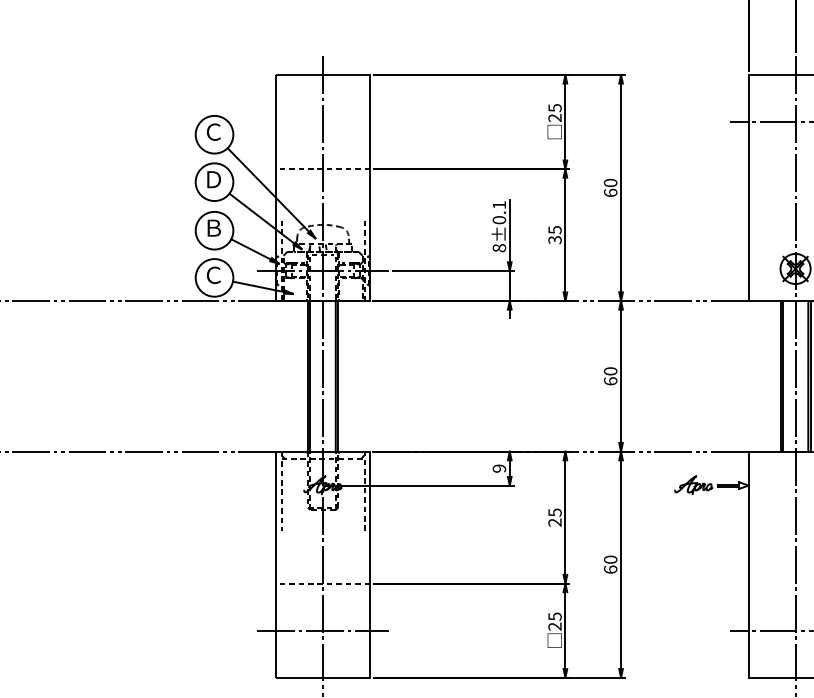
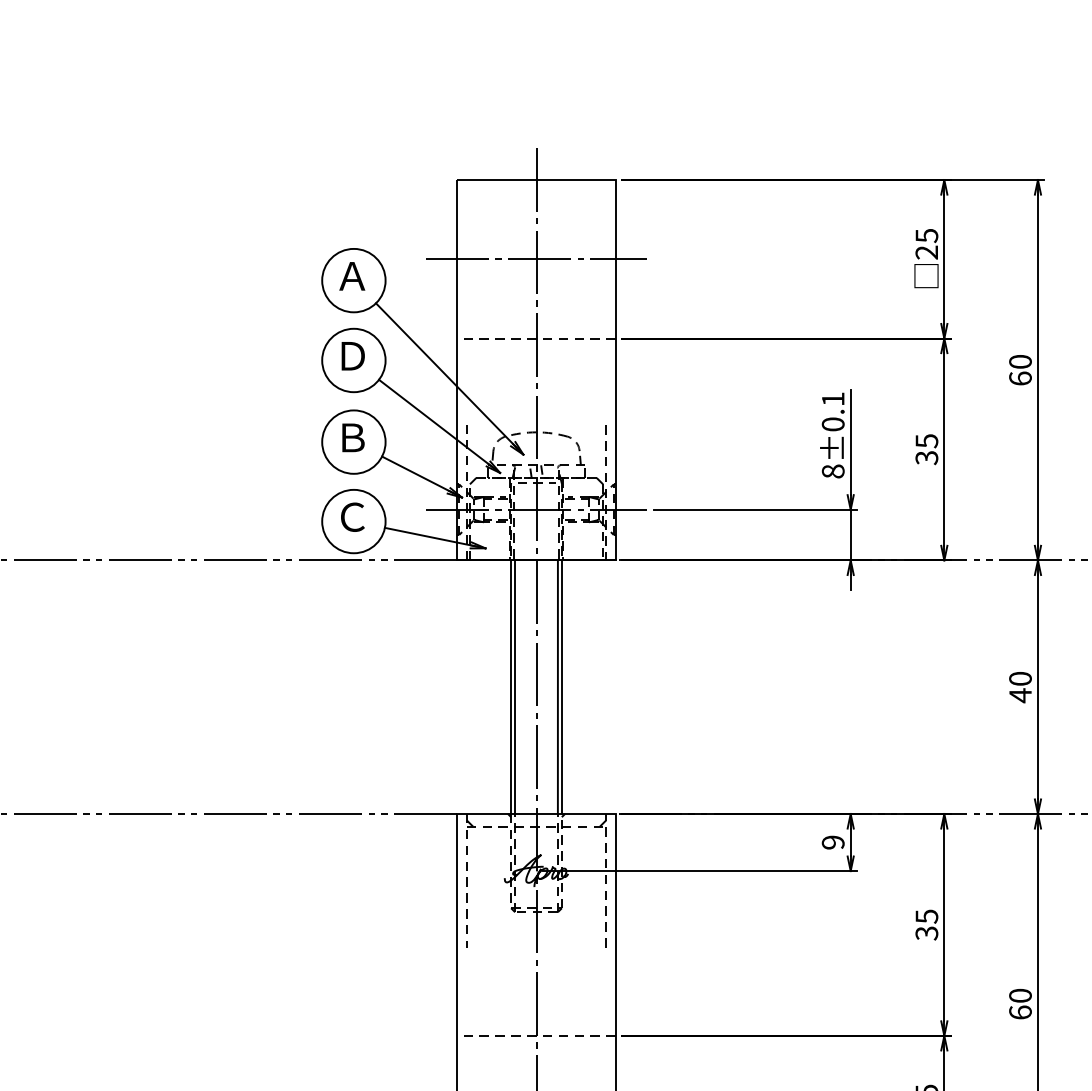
line: (322, 122) -> (535, 260), added
text: (213, 131) -> (352, 275), Ｃ -> Ａ
text: (610, 381) -> (1020, 695), 60 -> 40
text: (555, 522) -> (927, 933), 25 -> 35

